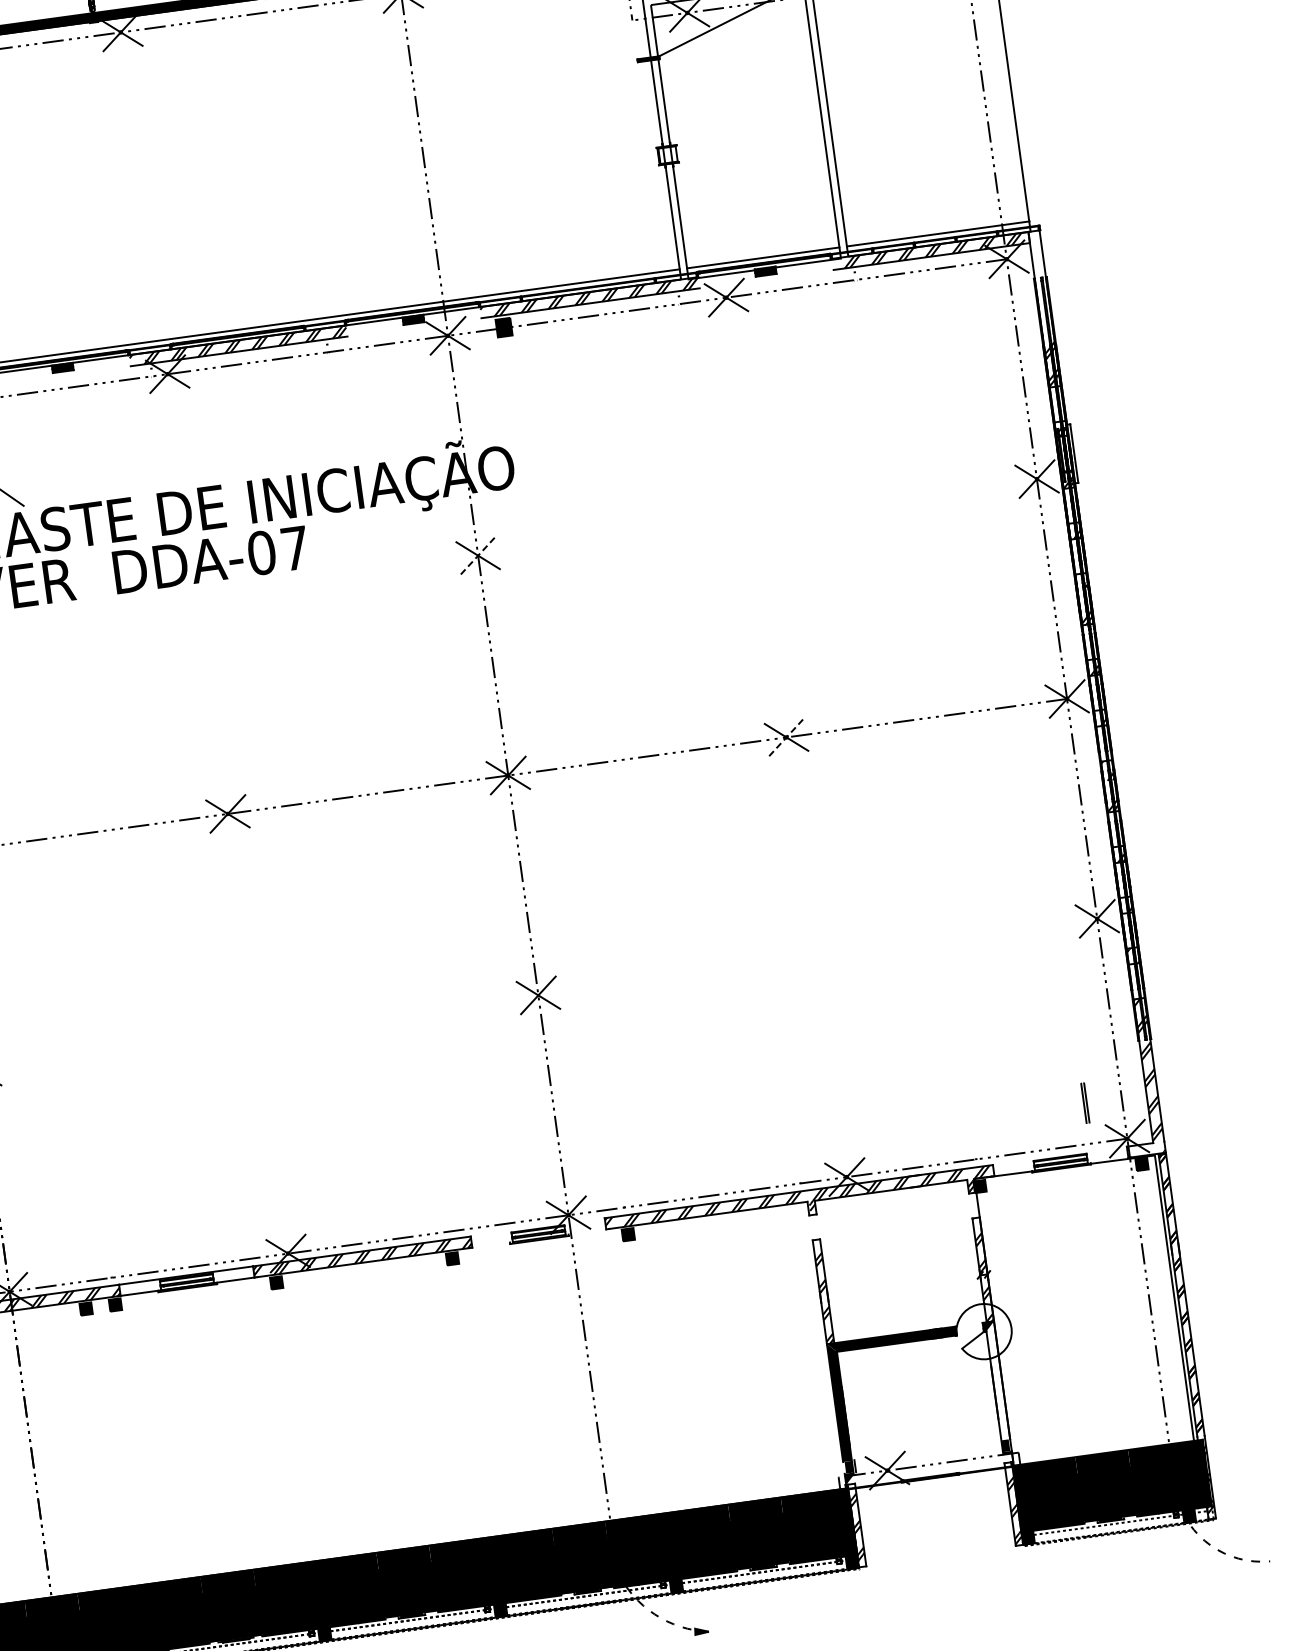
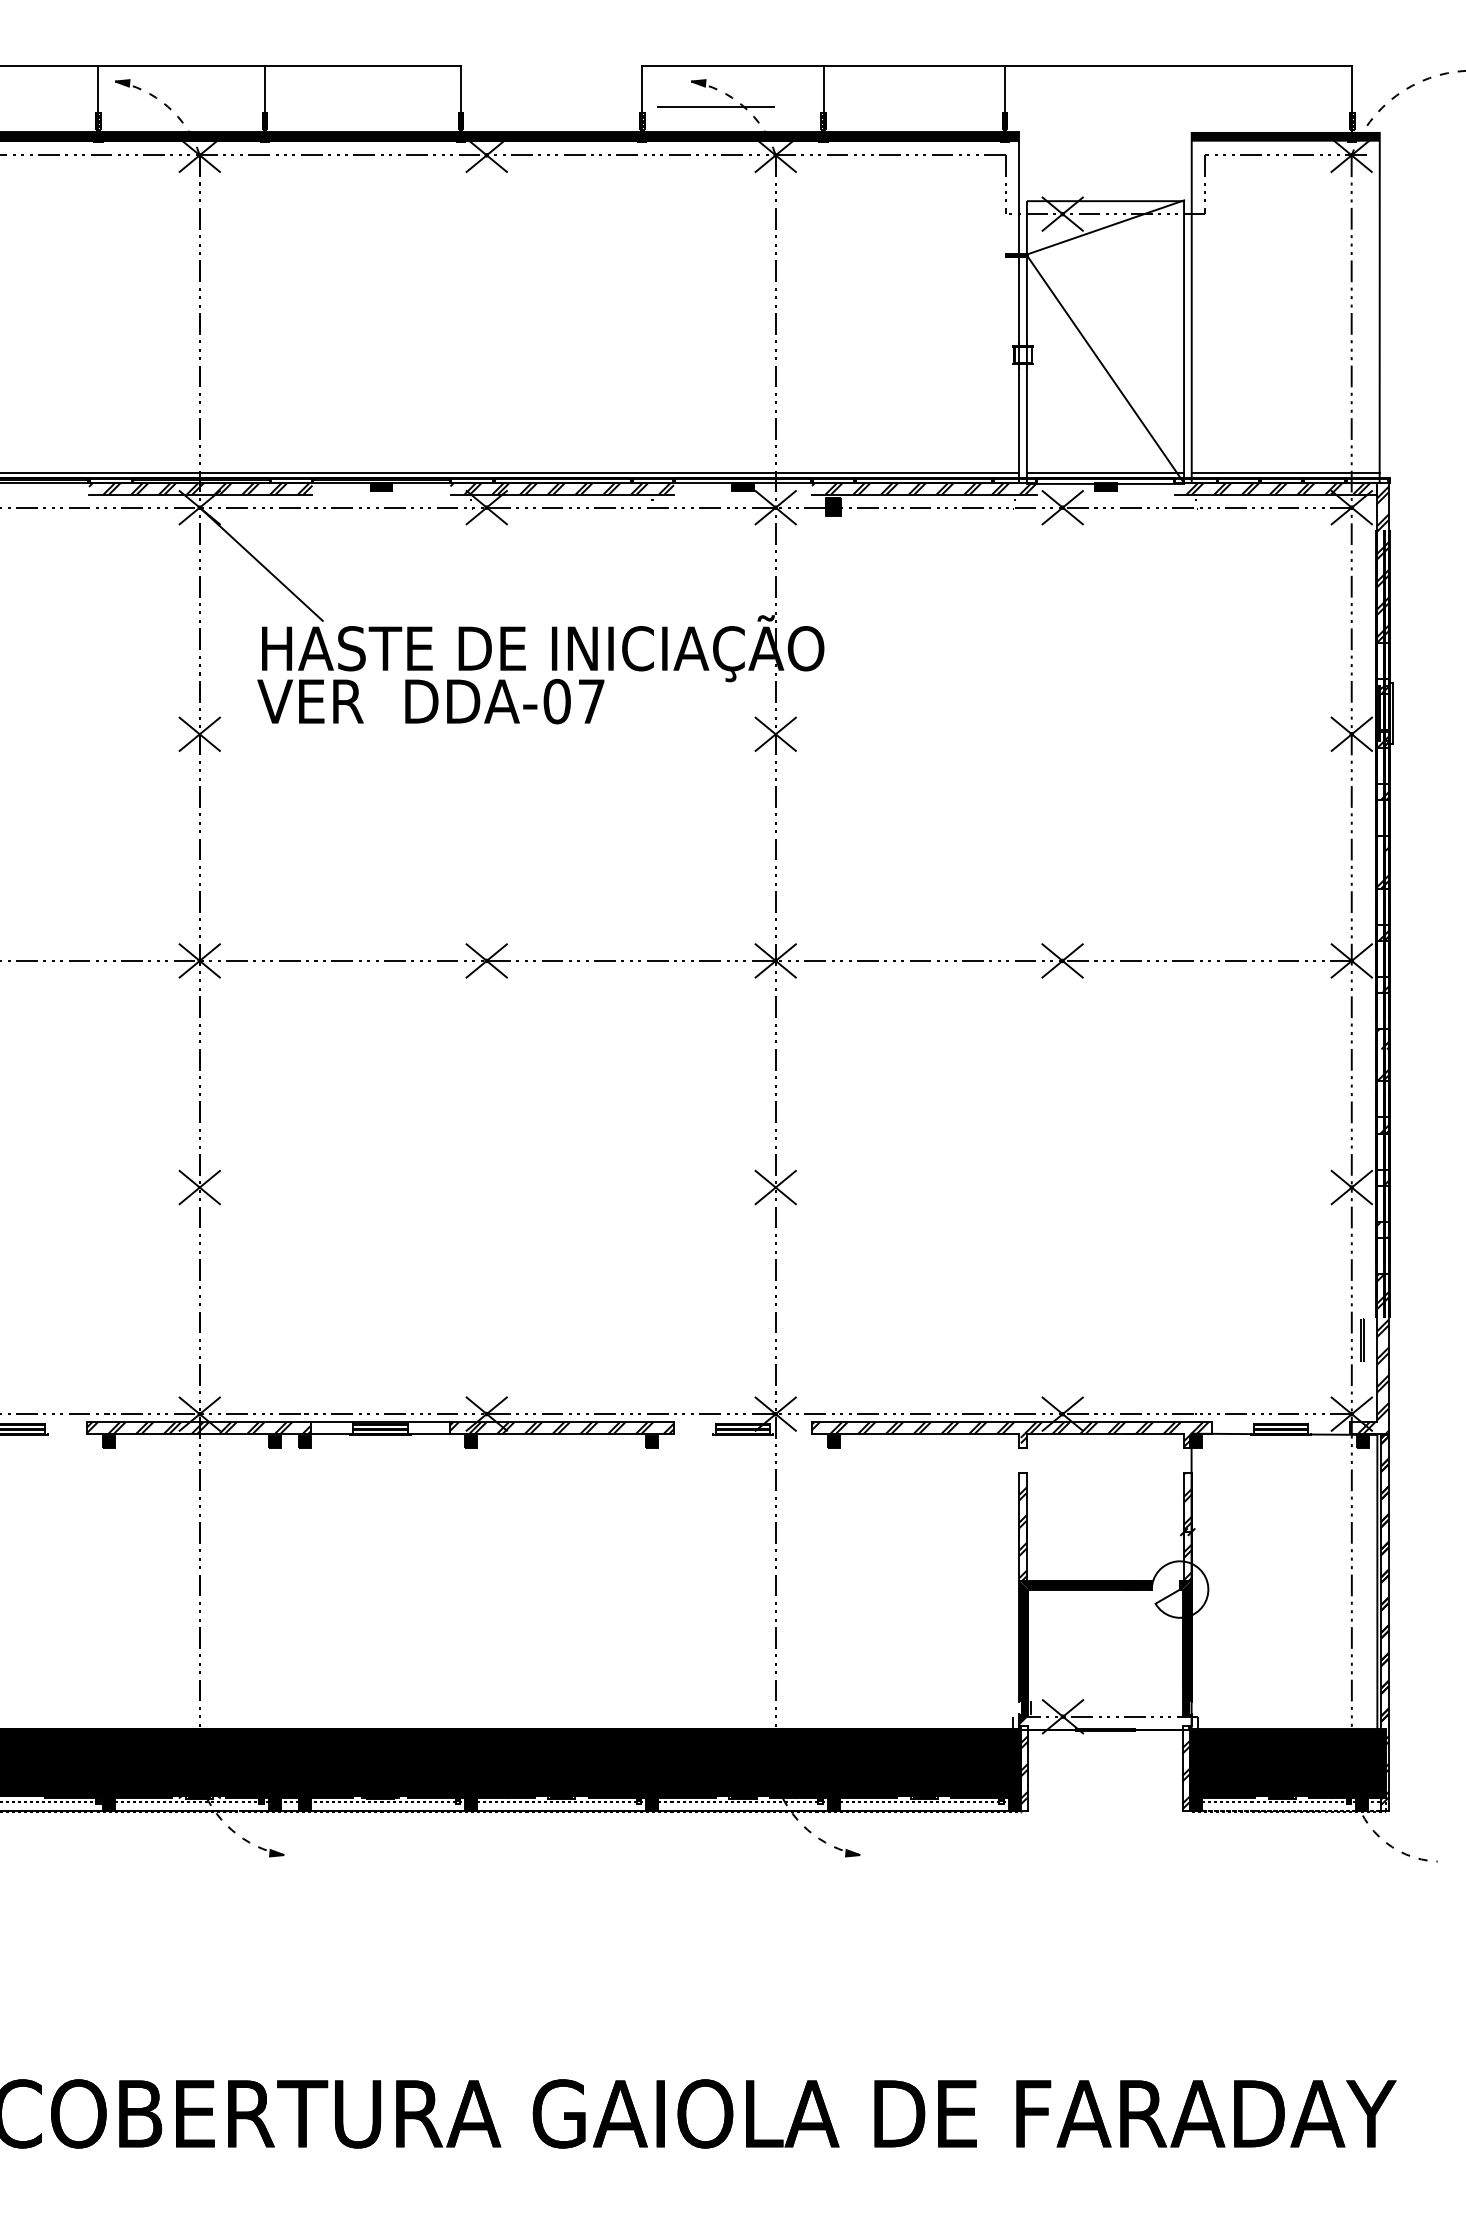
line: (750, 158) -> (1106, 370), added
hatch: (1040, 283) -> (1382, 536), added
line: (478, 555) -> (776, 734), dashed -> solid
line: (786, 737) -> (1062, 960), dashed -> solid
line: (1084, 1102) -> (1361, 1339), moved
hatch: (1143, 1149) -> (1366, 1427), added
fill: (997, 1380) -> (1186, 1640), added

